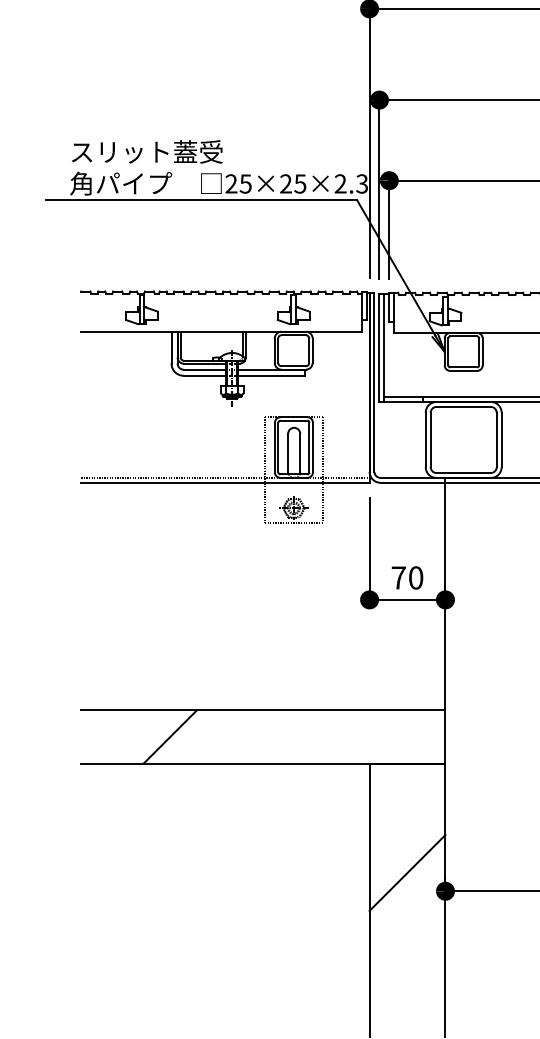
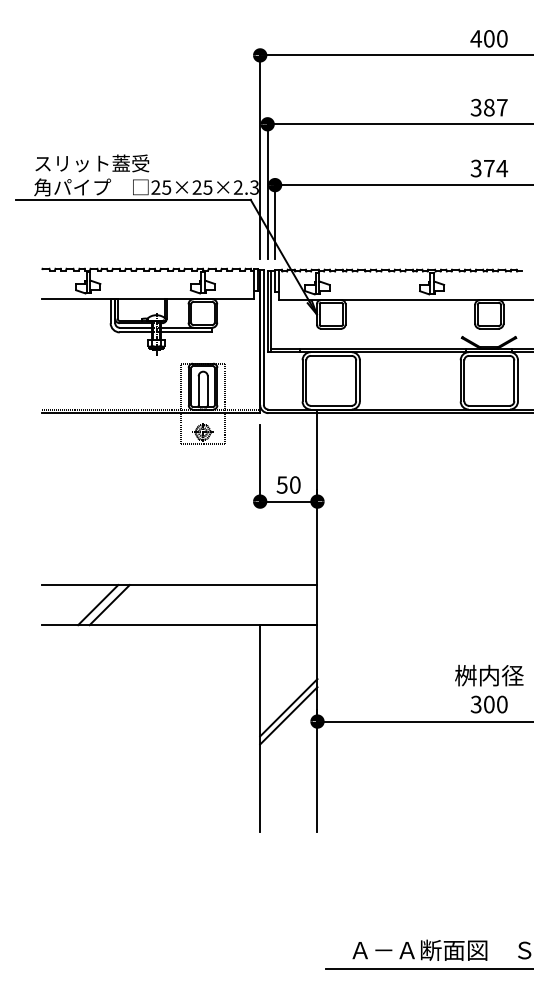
text: (397, 577) -> (281, 484), 70 -> 50
line: (155, 737) -> (98, 605), added
line: (407, 883) -> (288, 715), added

